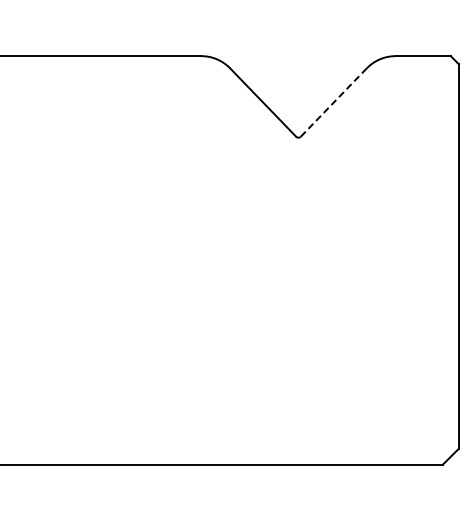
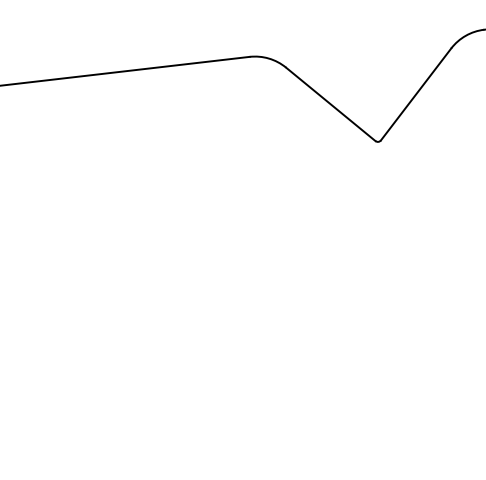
line: (333, 102) -> (415, 94), dashed -> solid

